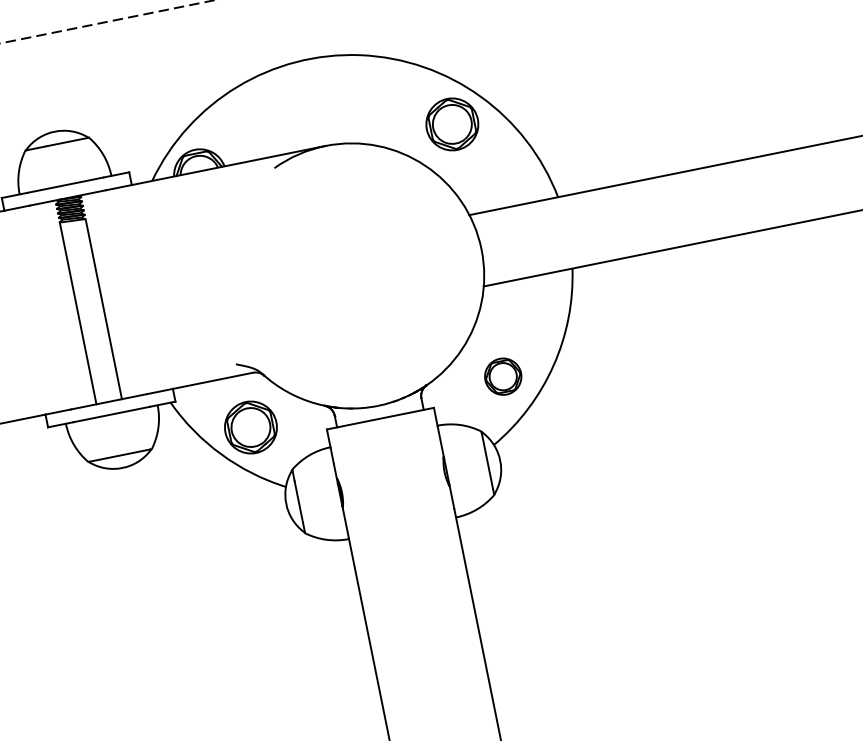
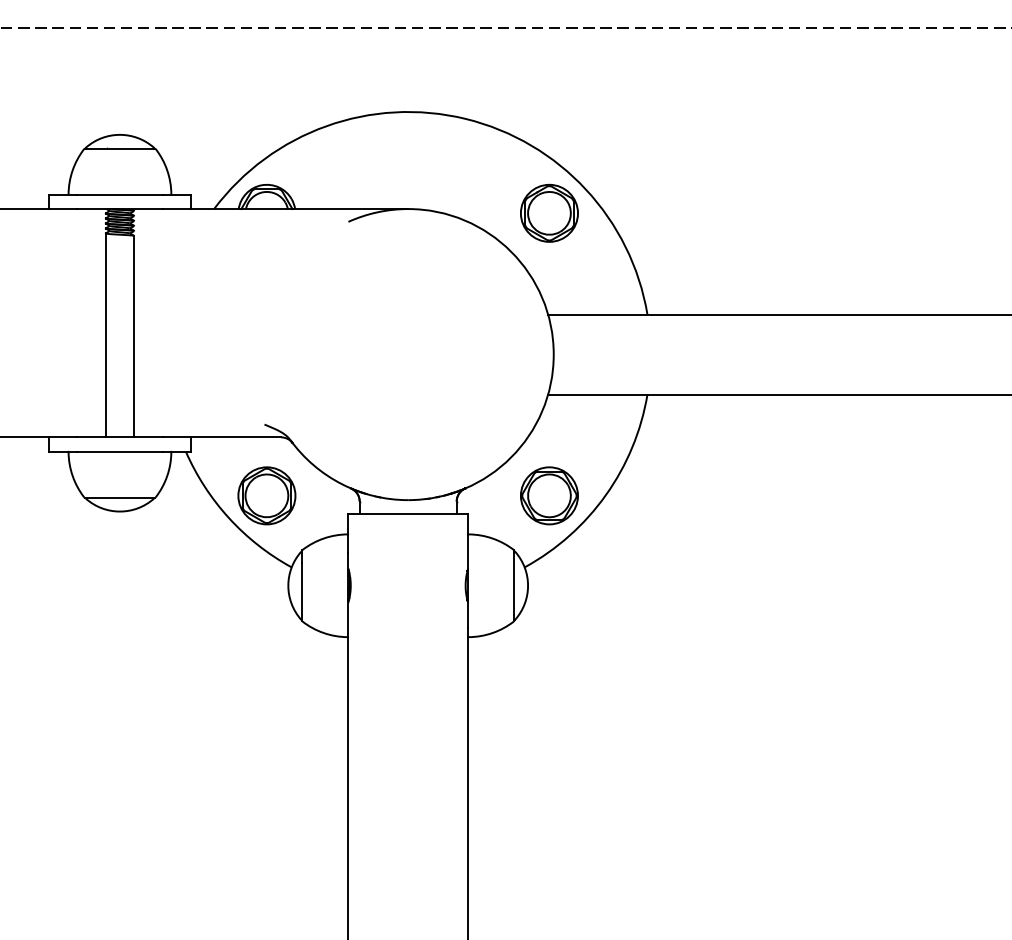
part: (503, 376) -> (549, 495), size x1.43

